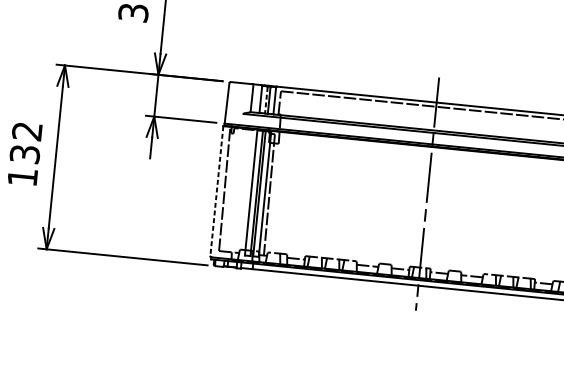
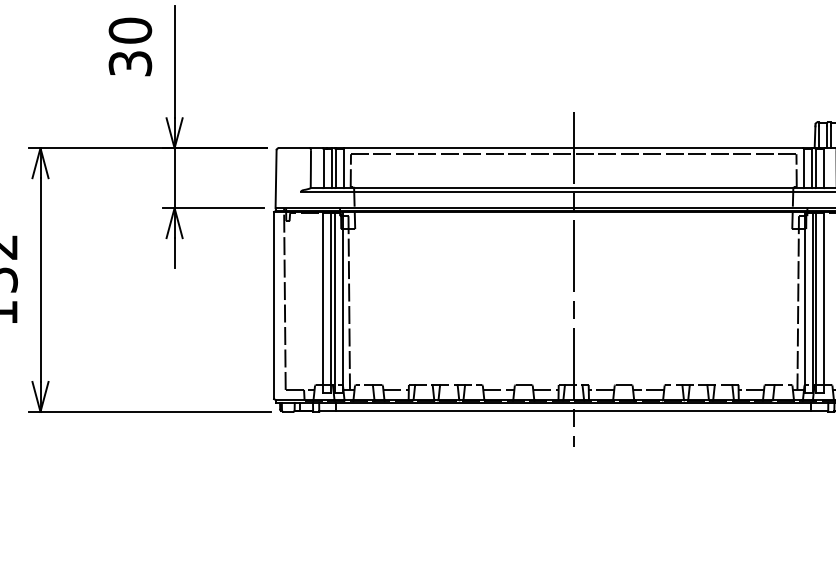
line: (266, 100) -> (331, 169), dashed -> solid
line: (217, 191) -> (274, 305), dashed -> solid

